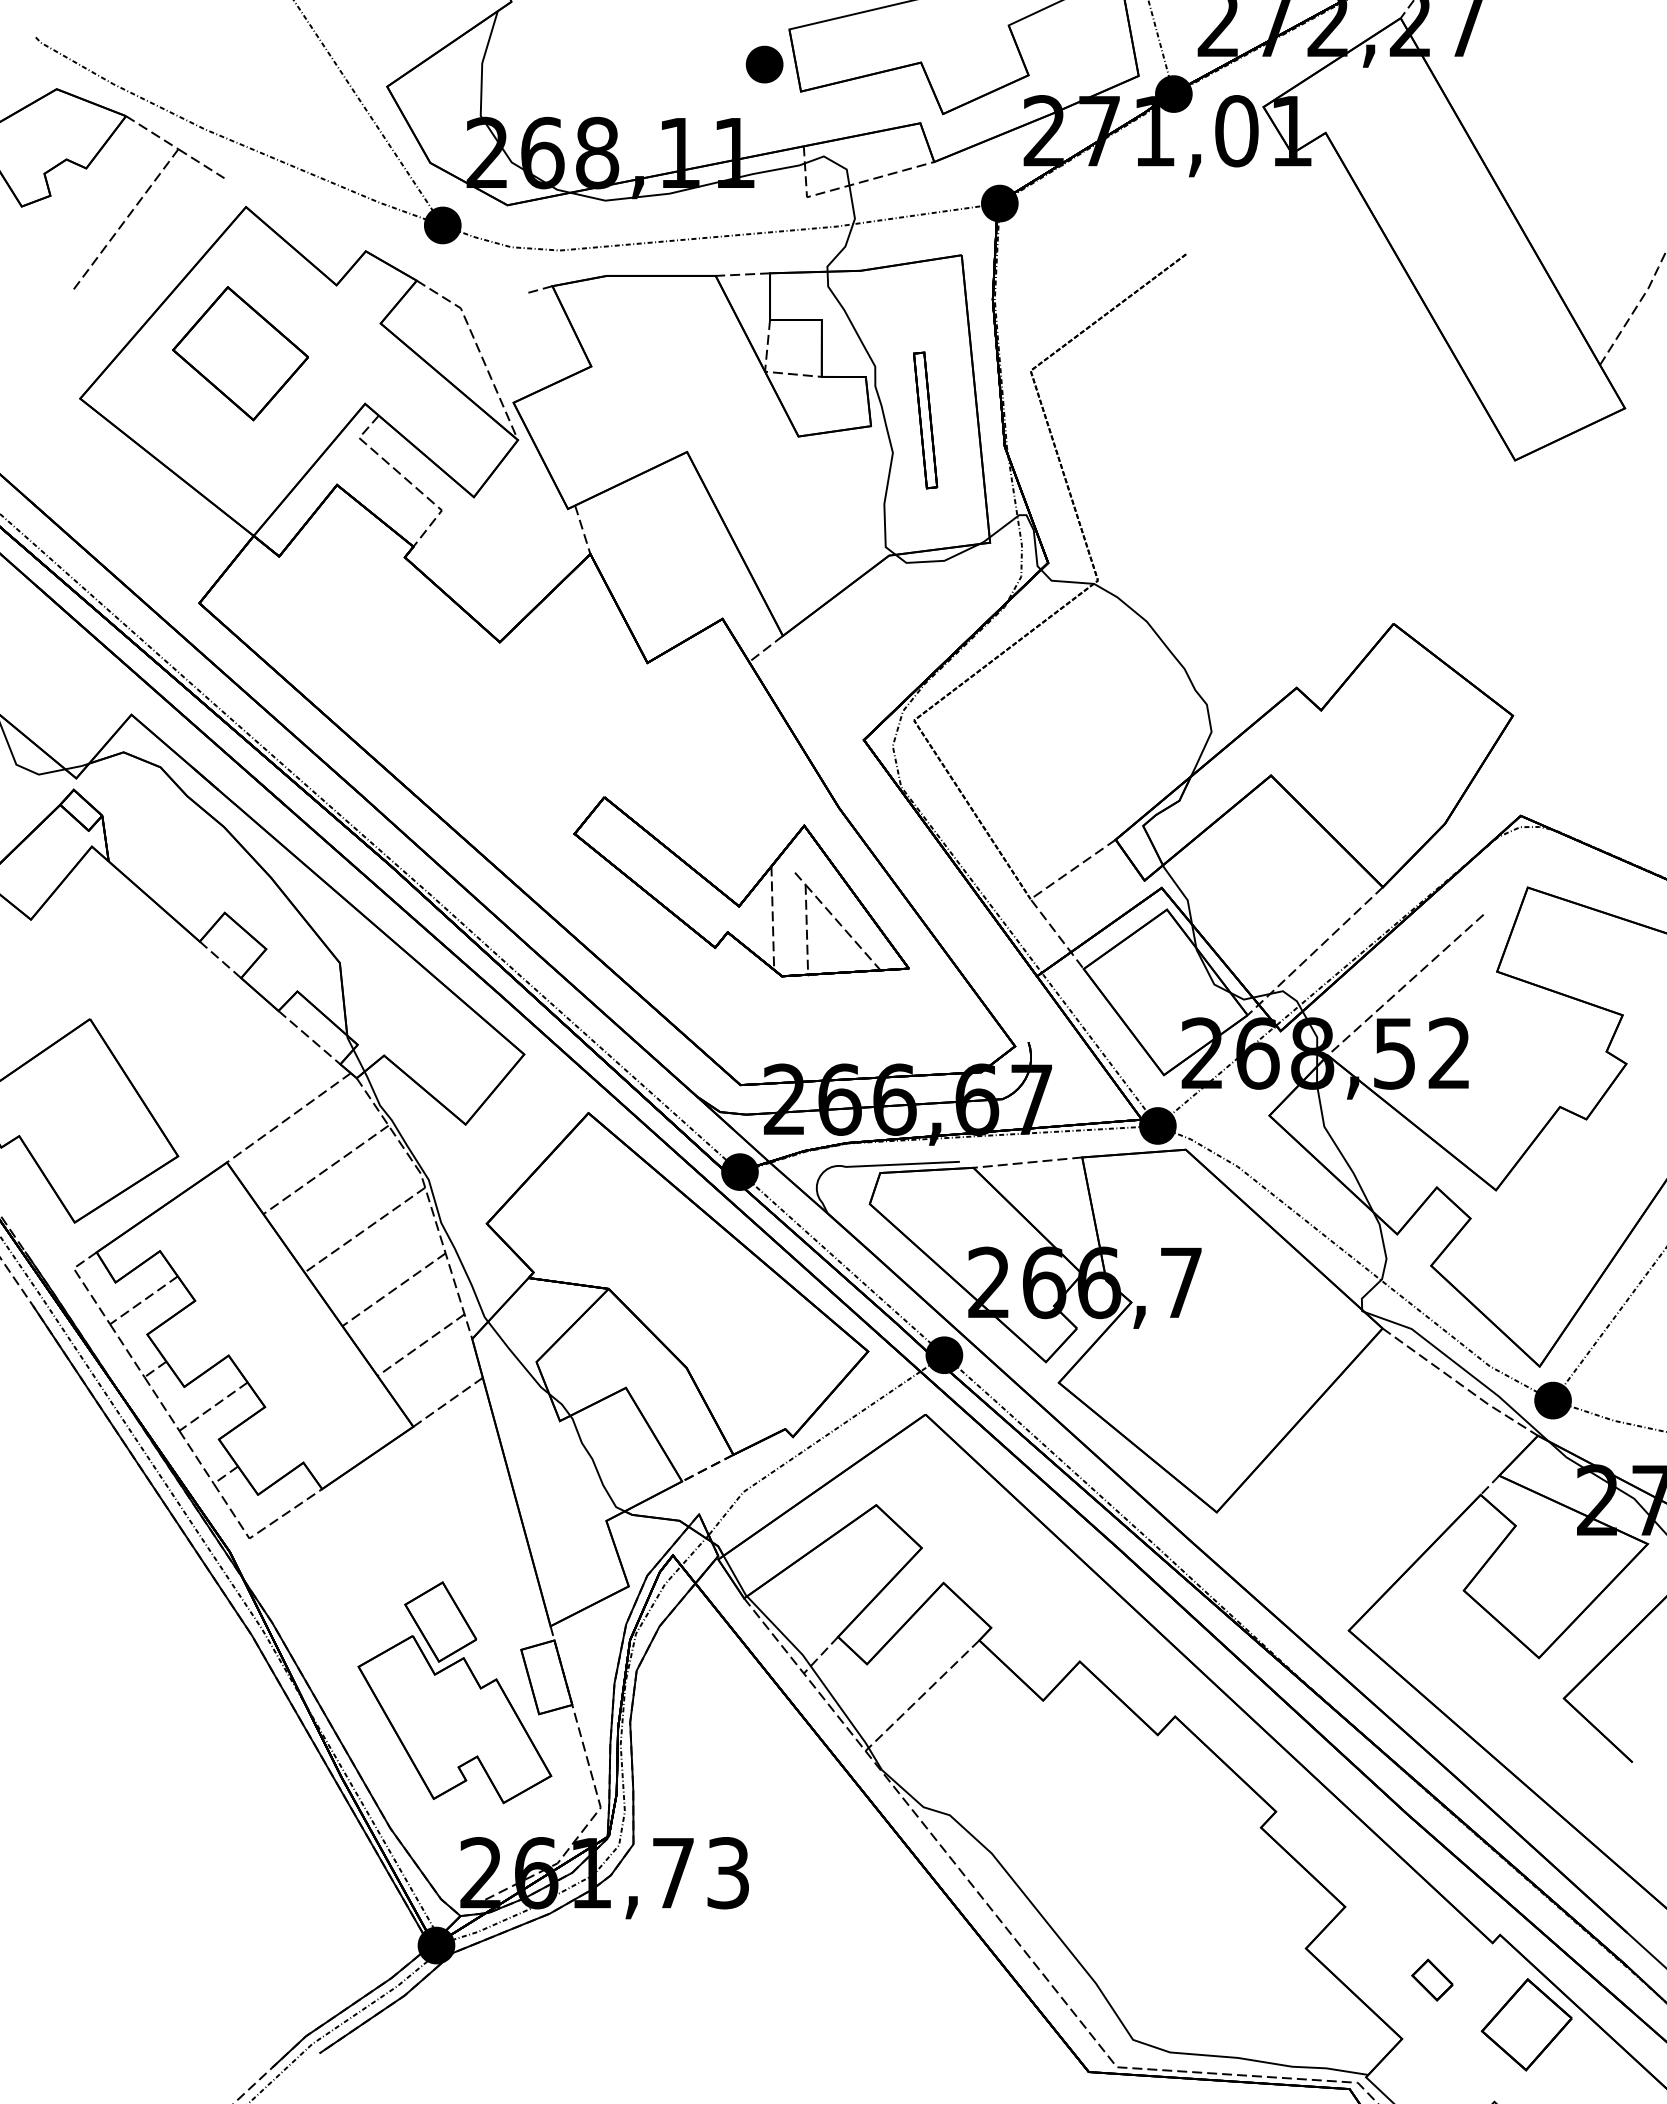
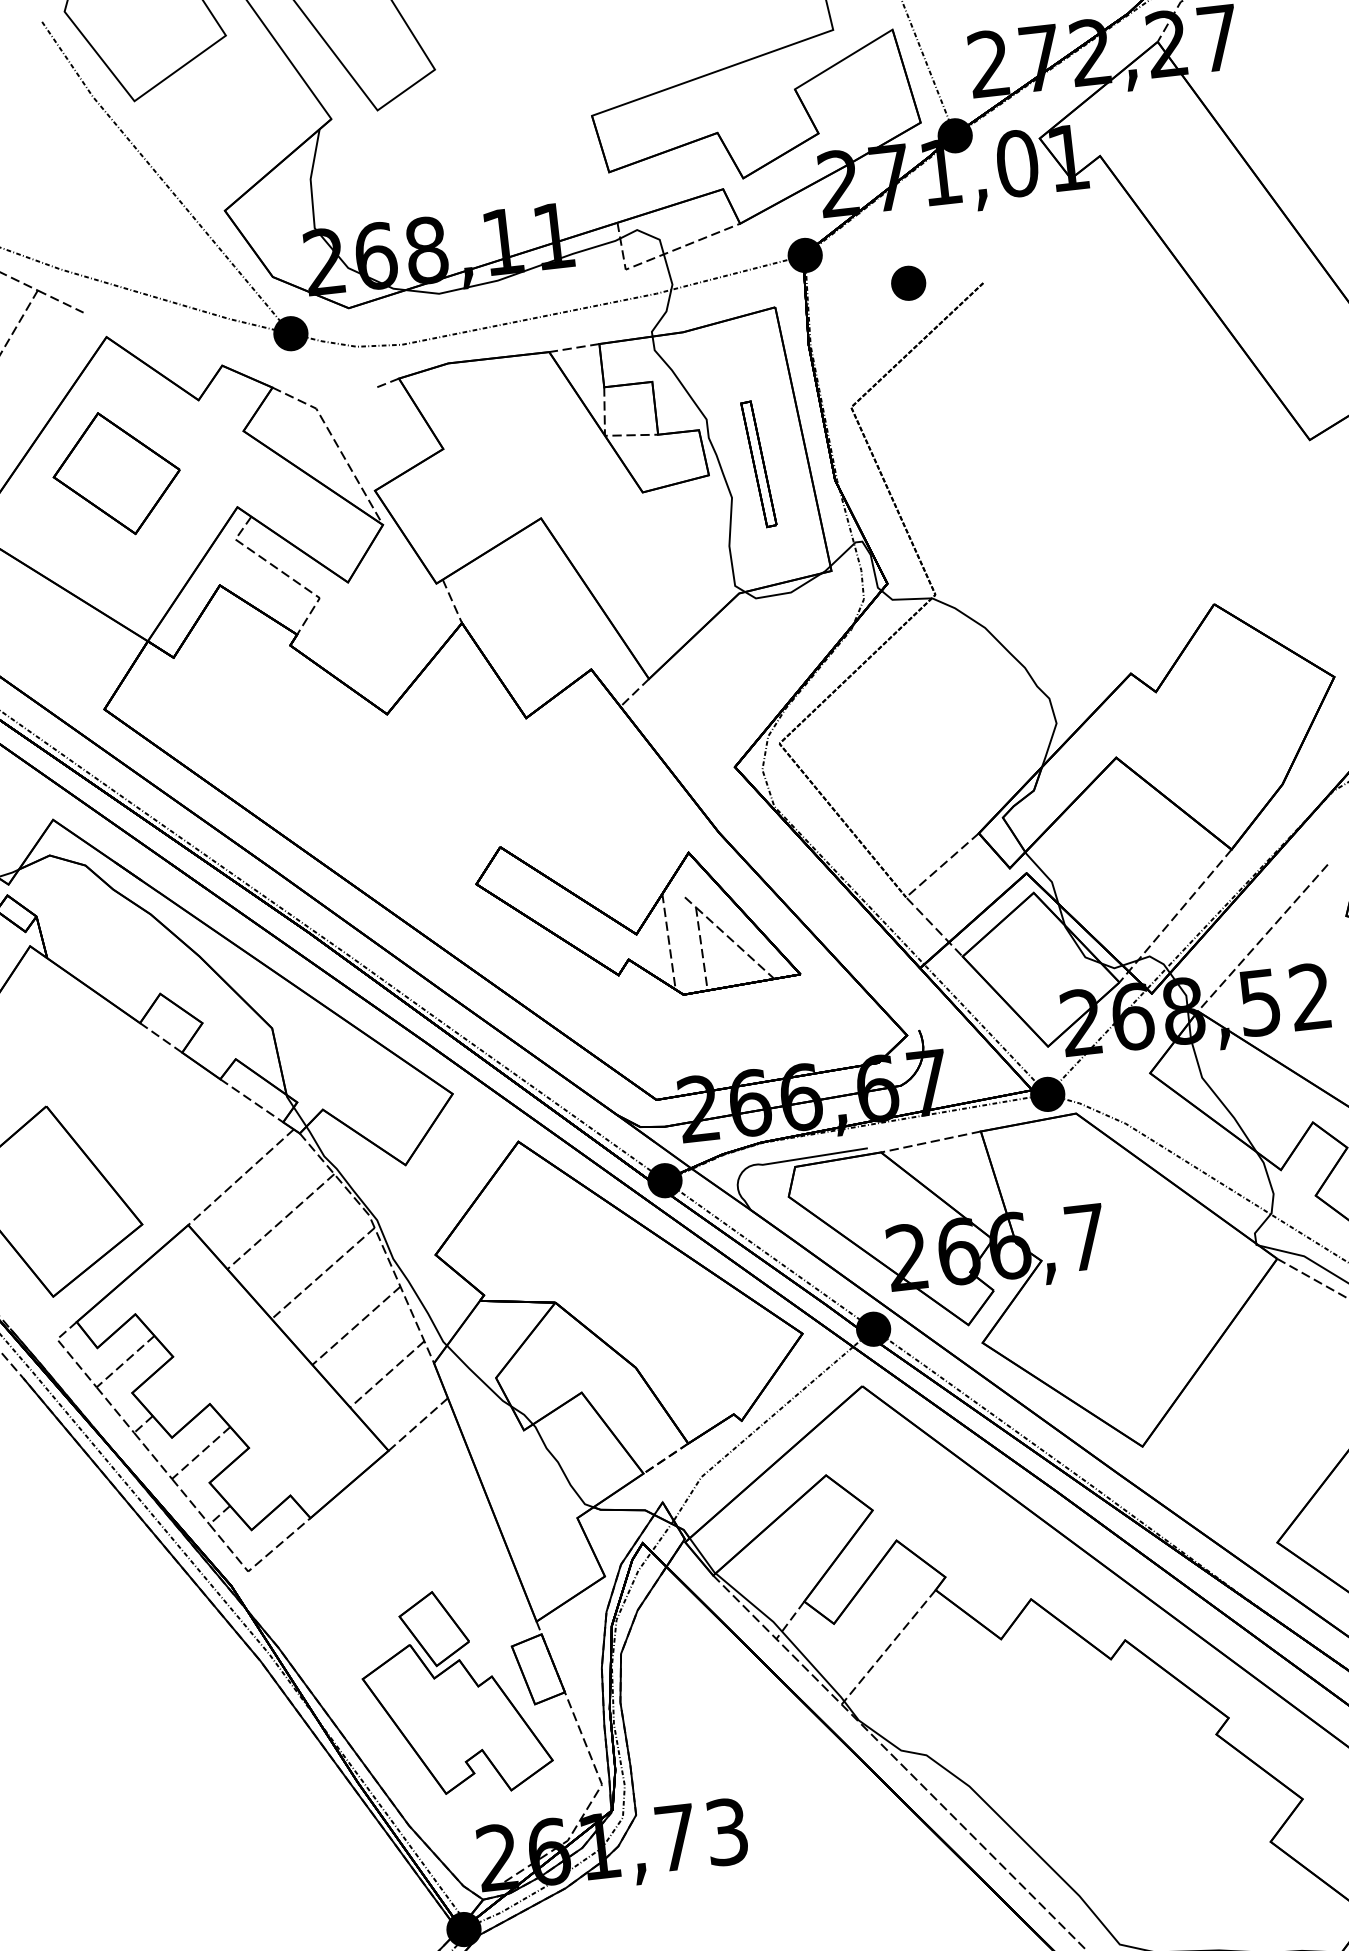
part: (764, 64) -> (908, 283), moved

